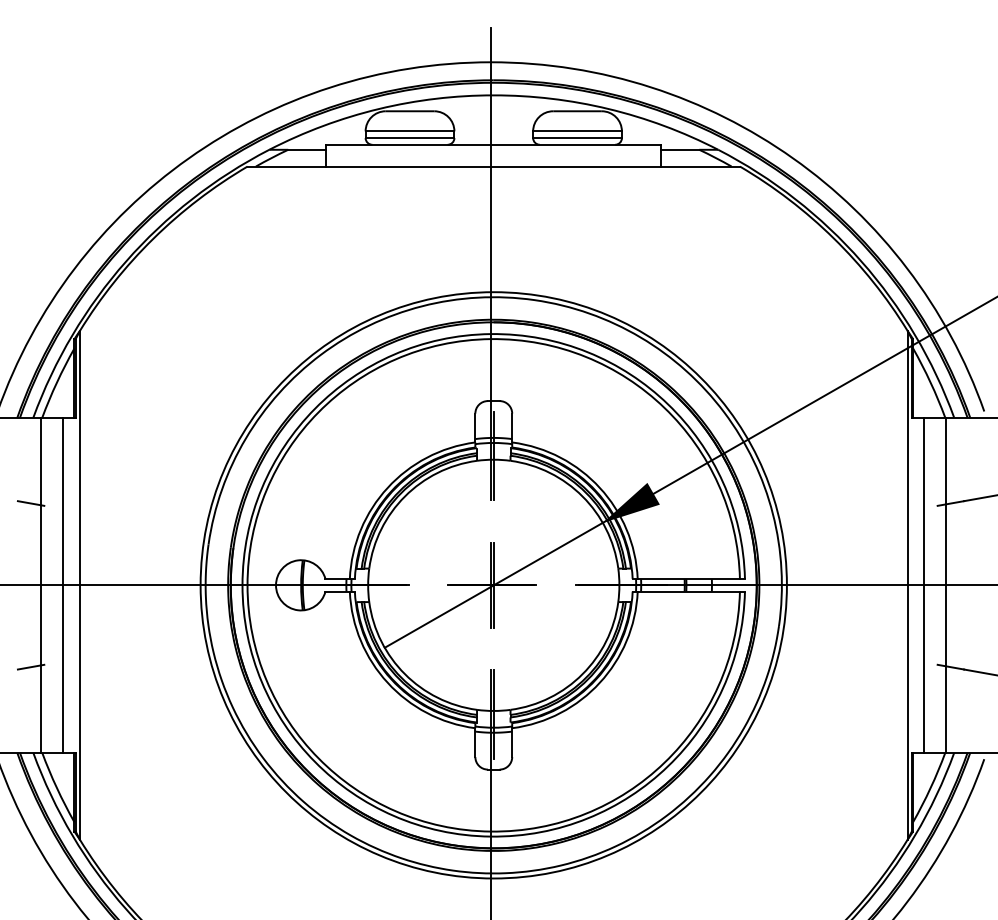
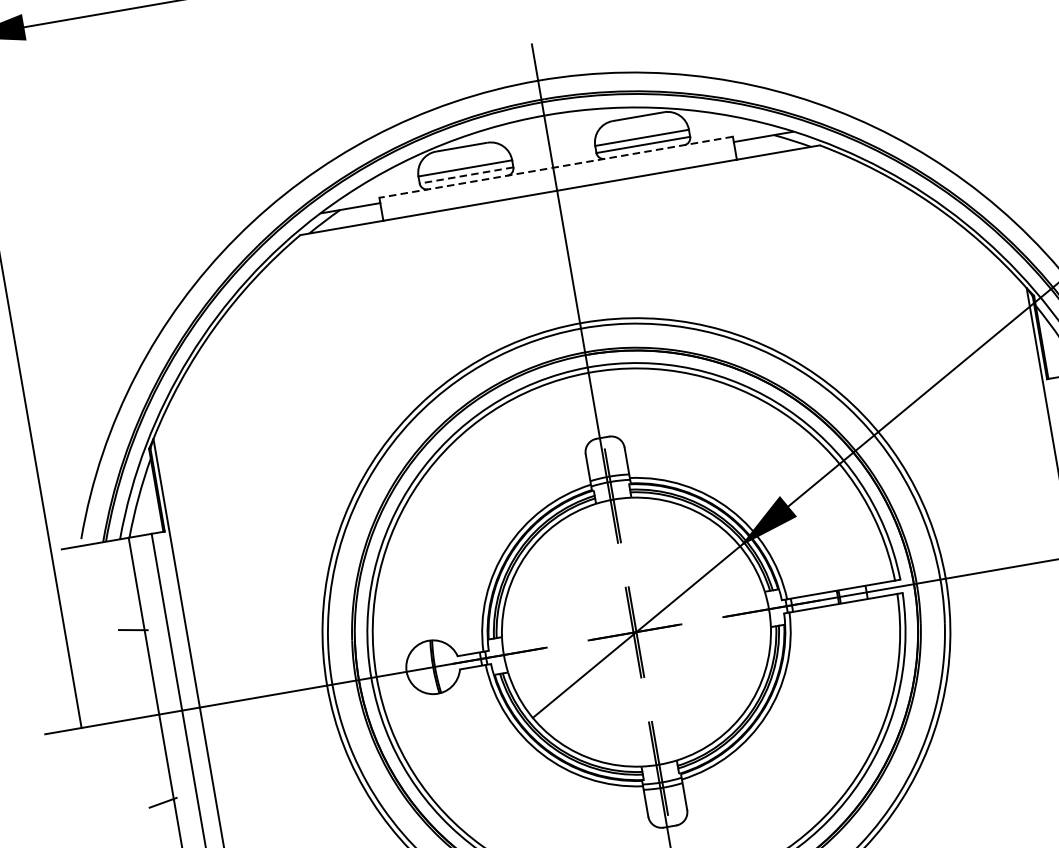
line: (409, 138) -> (466, 176), solid -> dashed
line: (493, 144) -> (555, 167), solid -> dashed

